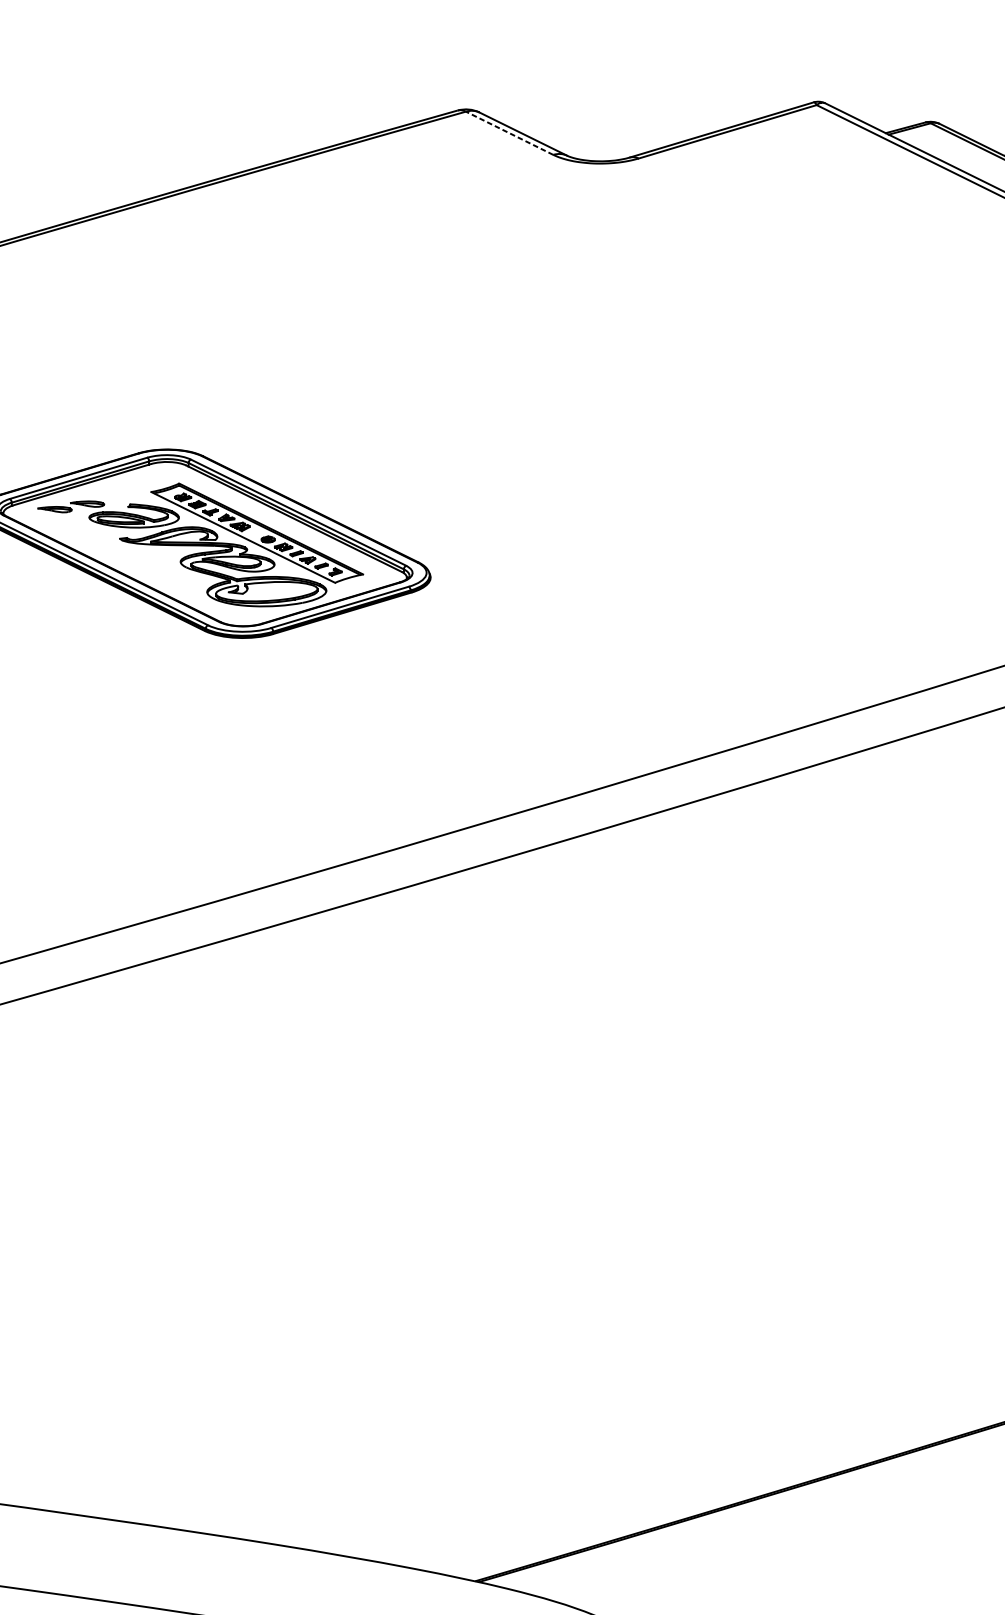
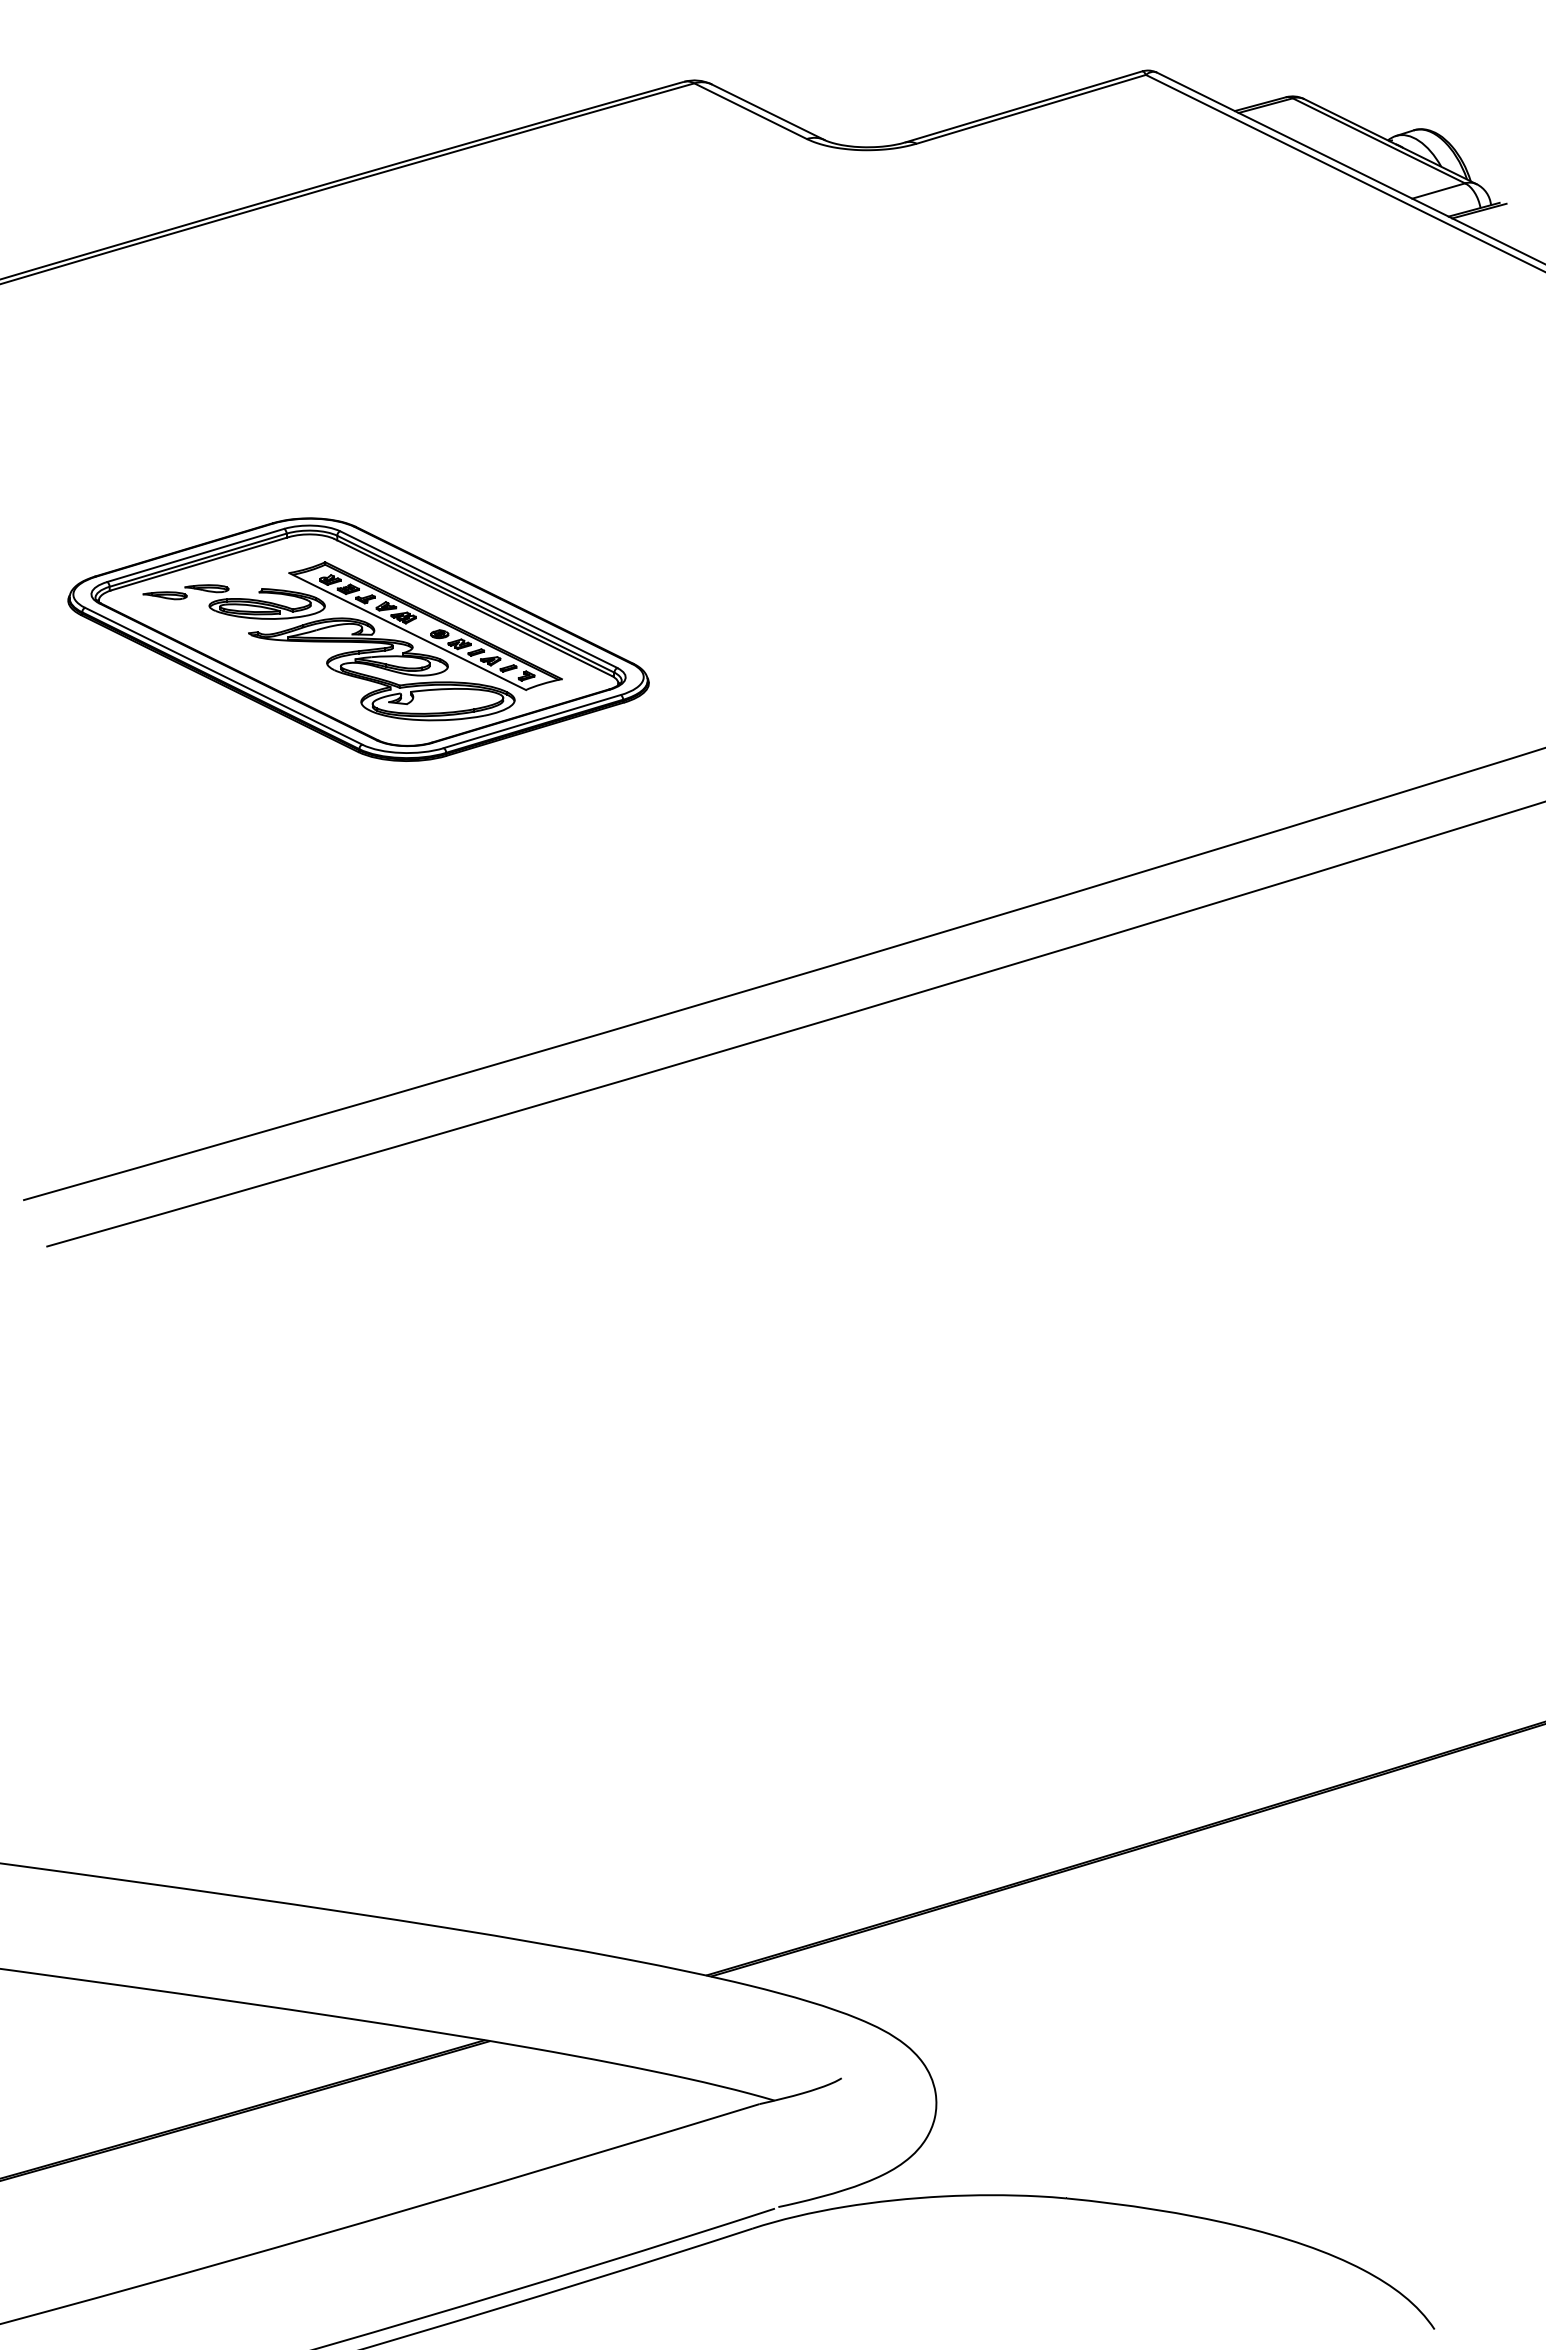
line: (509, 133) -> (750, 111), dashed -> solid

